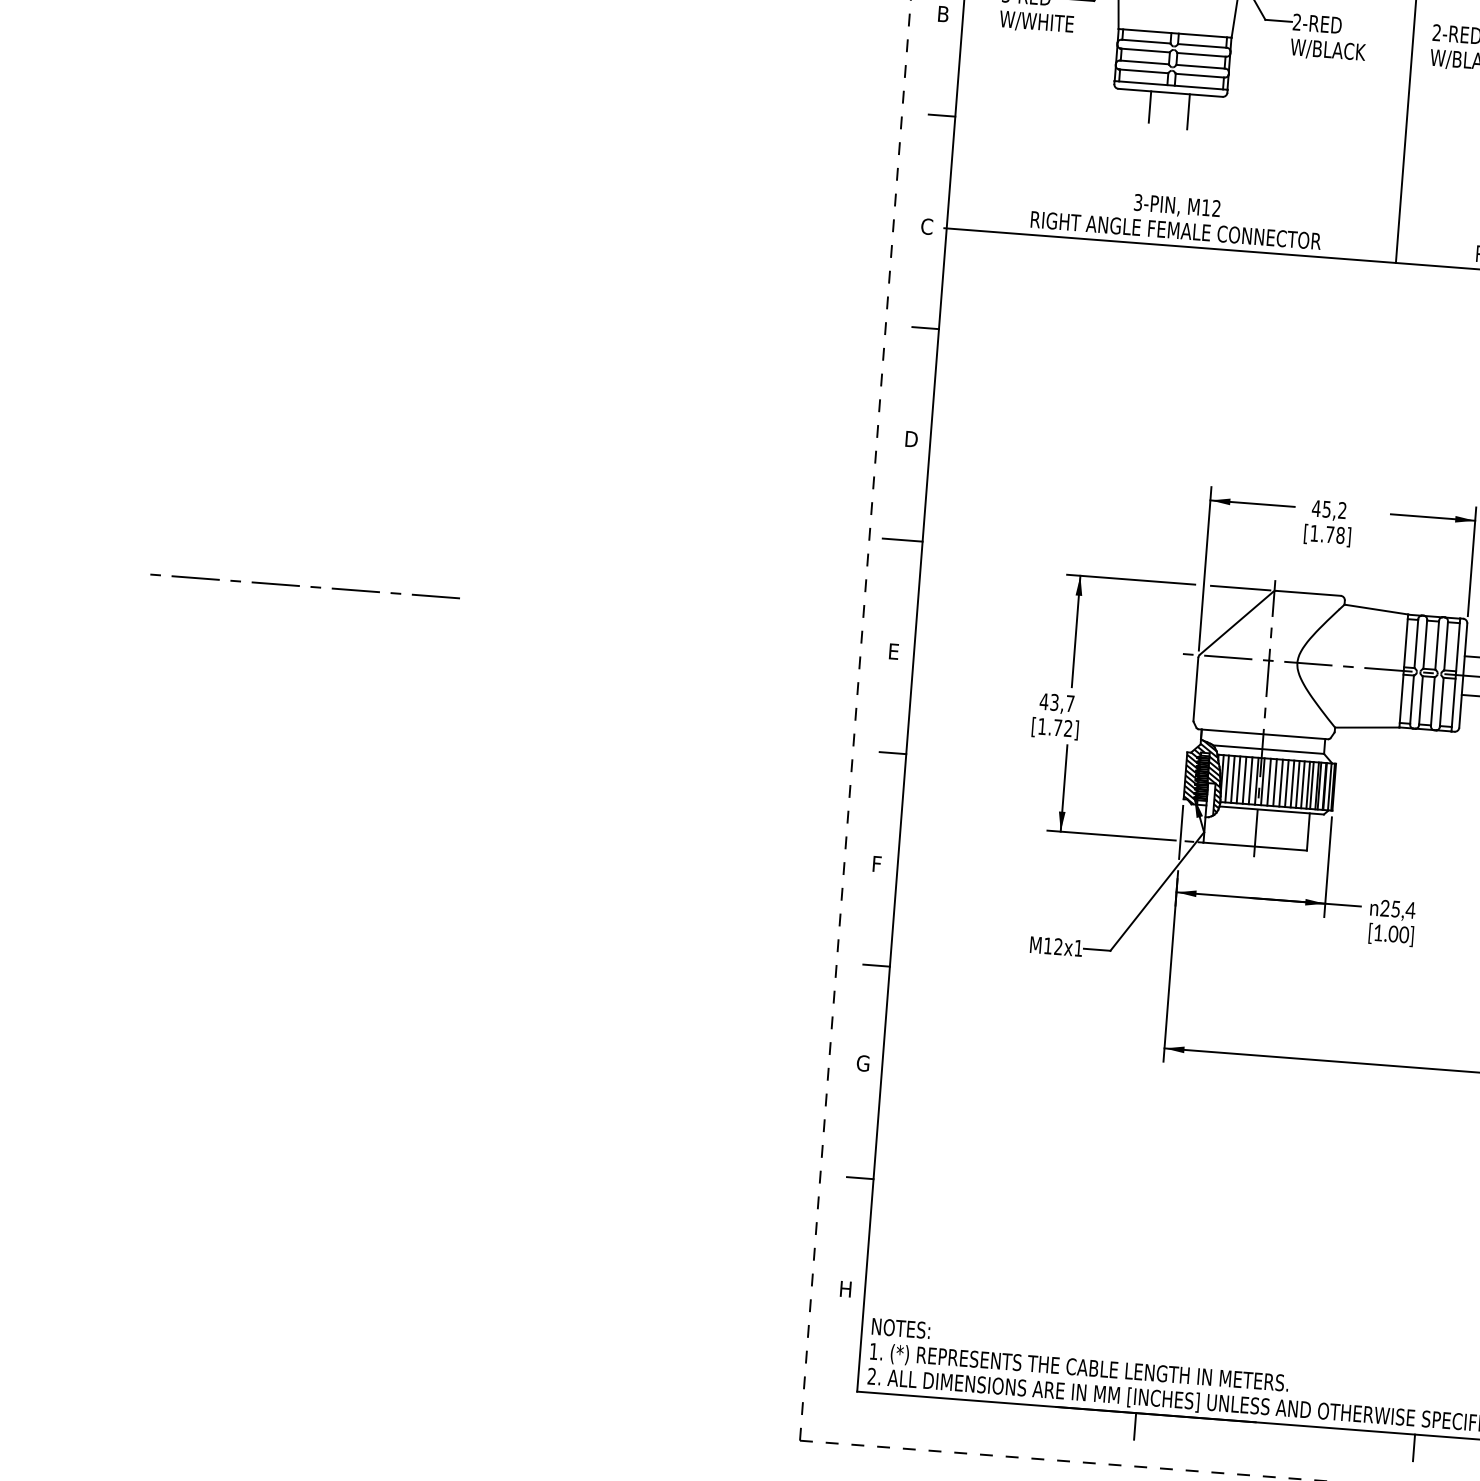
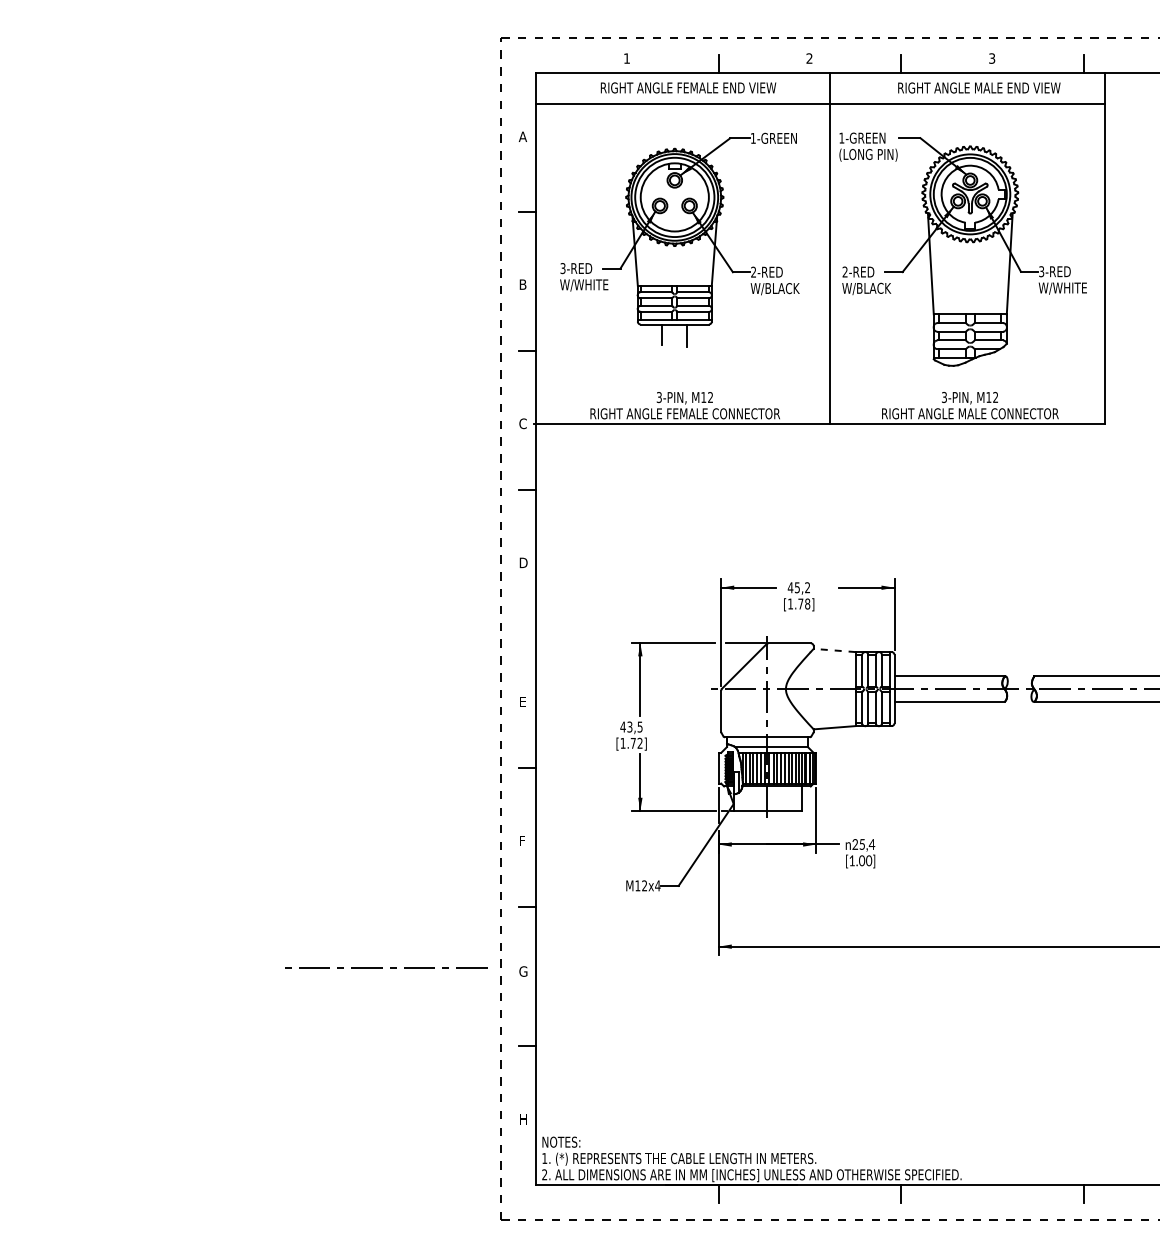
line: (902, 540) -> (522, 629), removed
line: (299, 585) -> (382, 967), moved
line: (1376, 609) -> (834, 650), solid -> dashed
text: (1069, 702) -> (639, 726), 43,7 -> 43,5
hatch: (1203, 777) -> (730, 768), removed
text: (1078, 947) -> (657, 885), M12x1 -> M12x4

